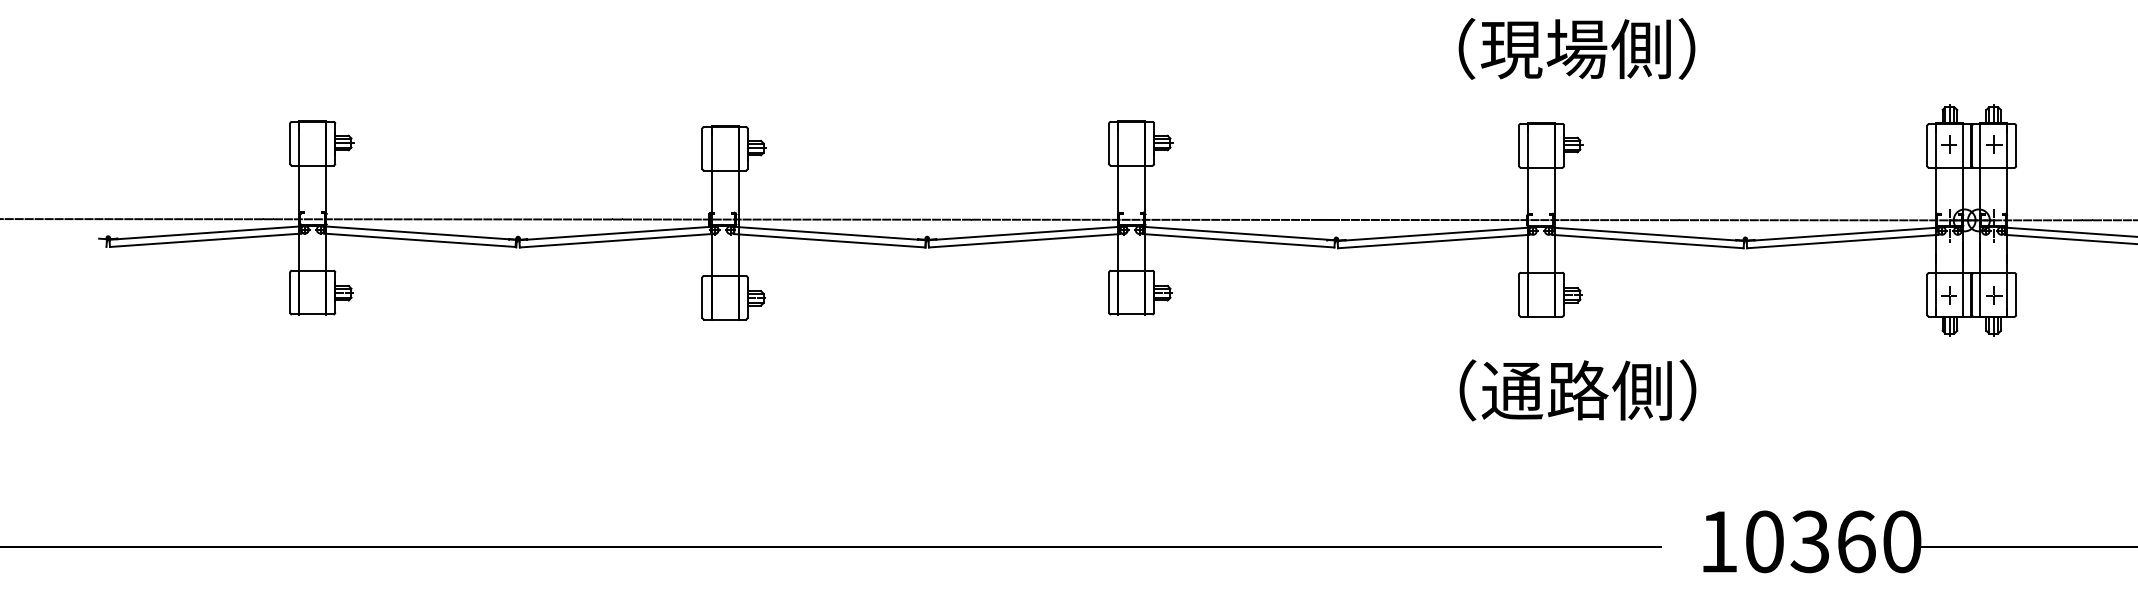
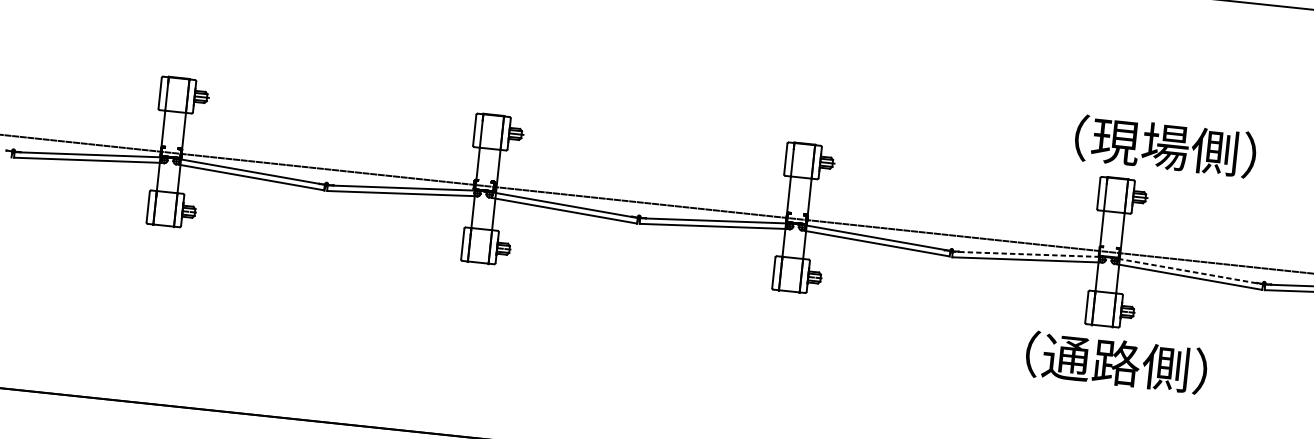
text: (1576, 48) -> (1165, 146), moved
line: (1432, 234) -> (1025, 254), solid -> dashed
line: (1649, 234) -> (1191, 271), solid -> dashed
text: (1577, 390) -> (1116, 362), moved

